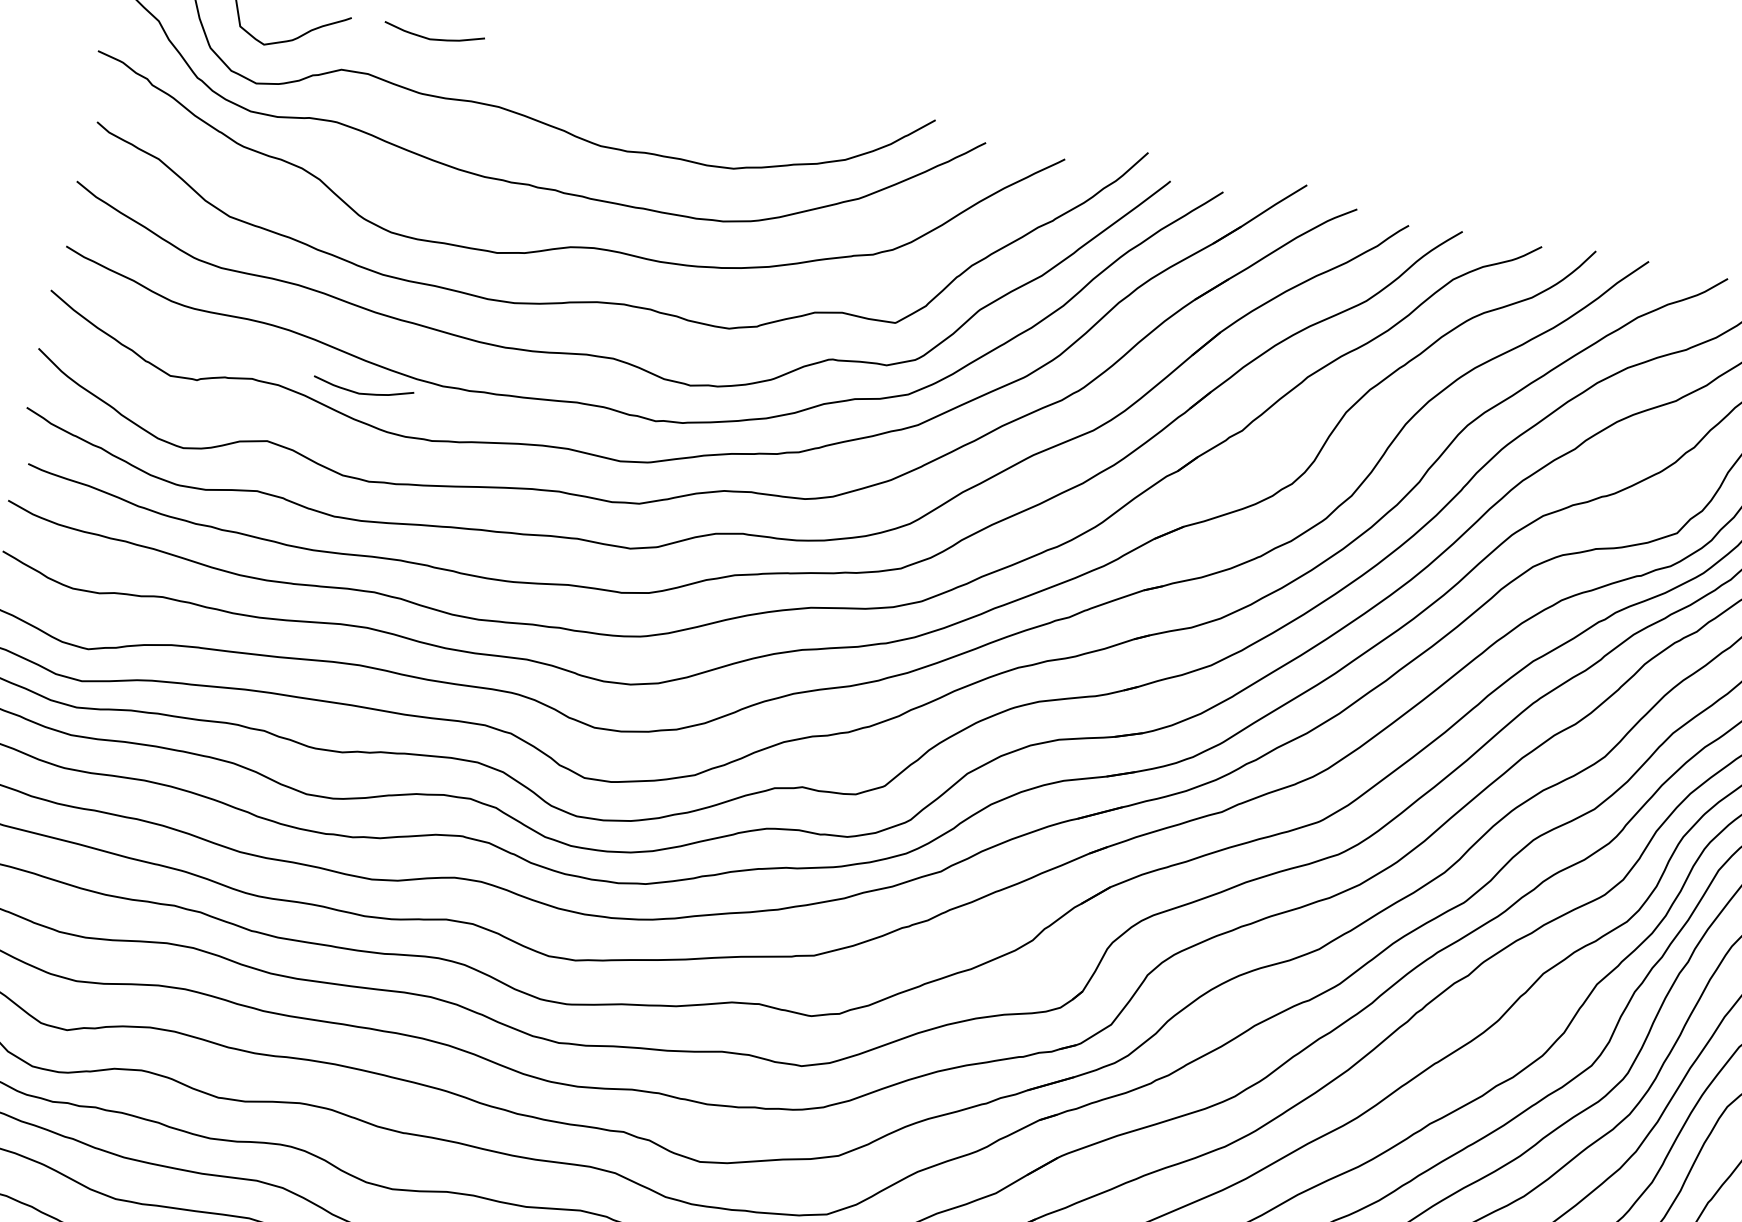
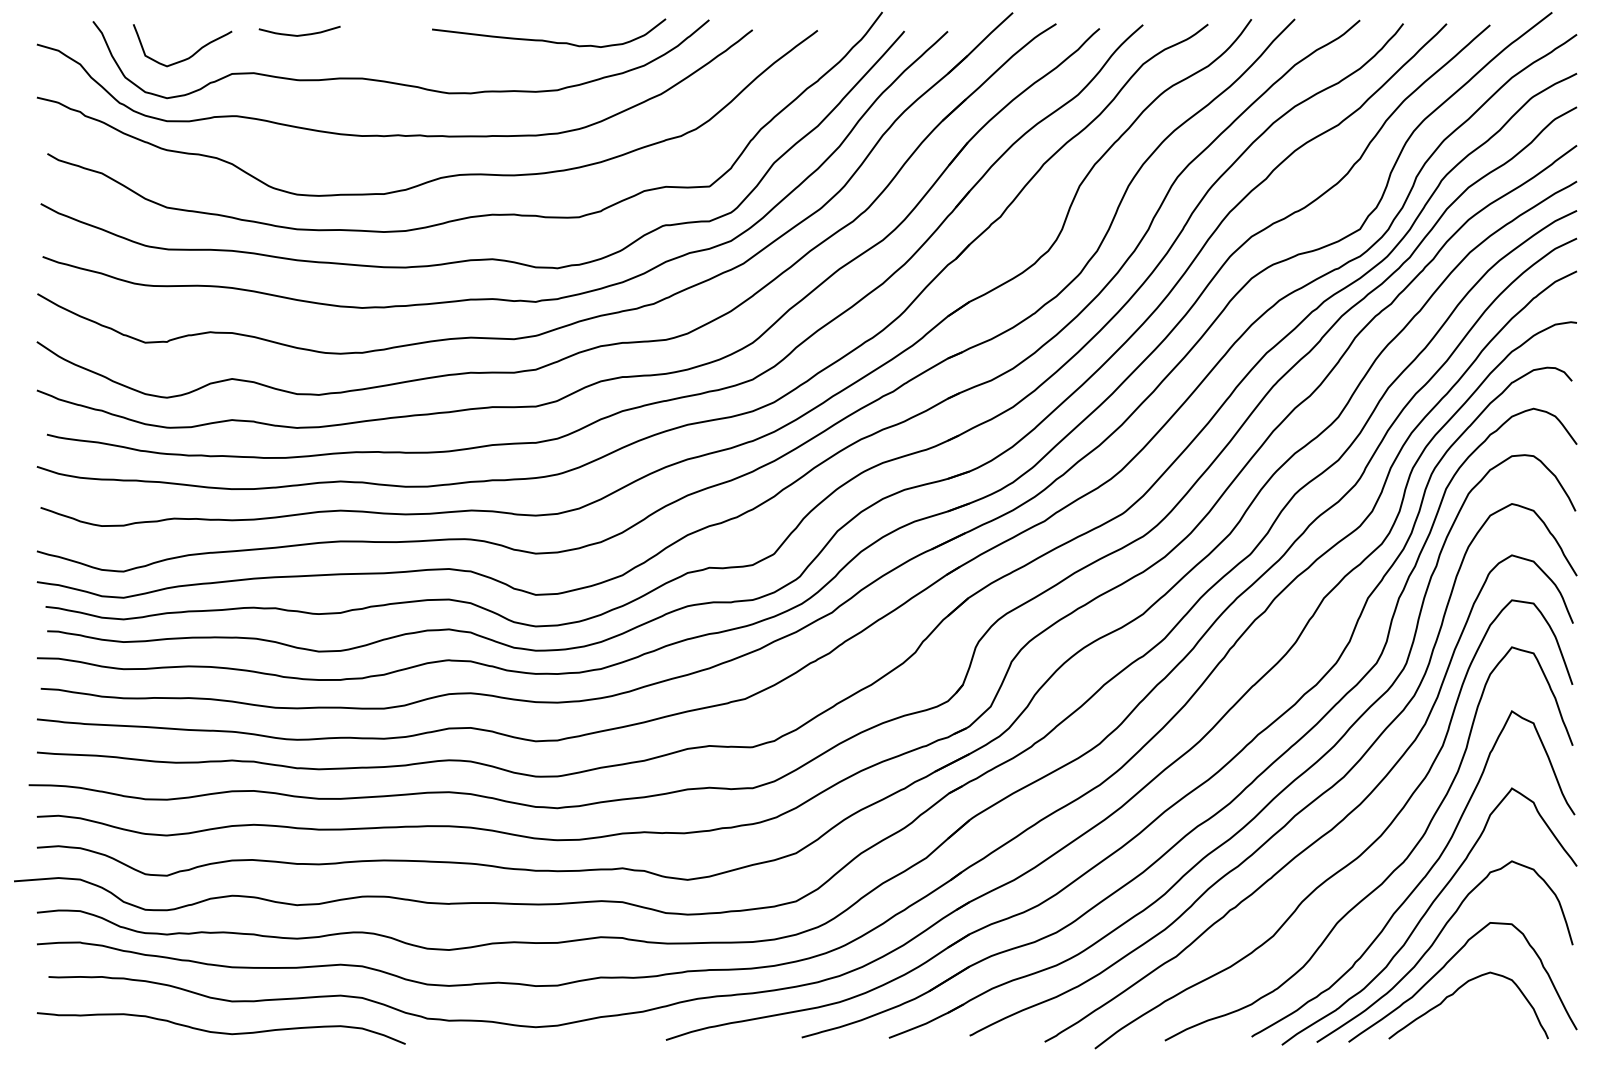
curve: (736, 106) -> (549, 40), added
curve: (362, 392) -> (299, 325), removed

